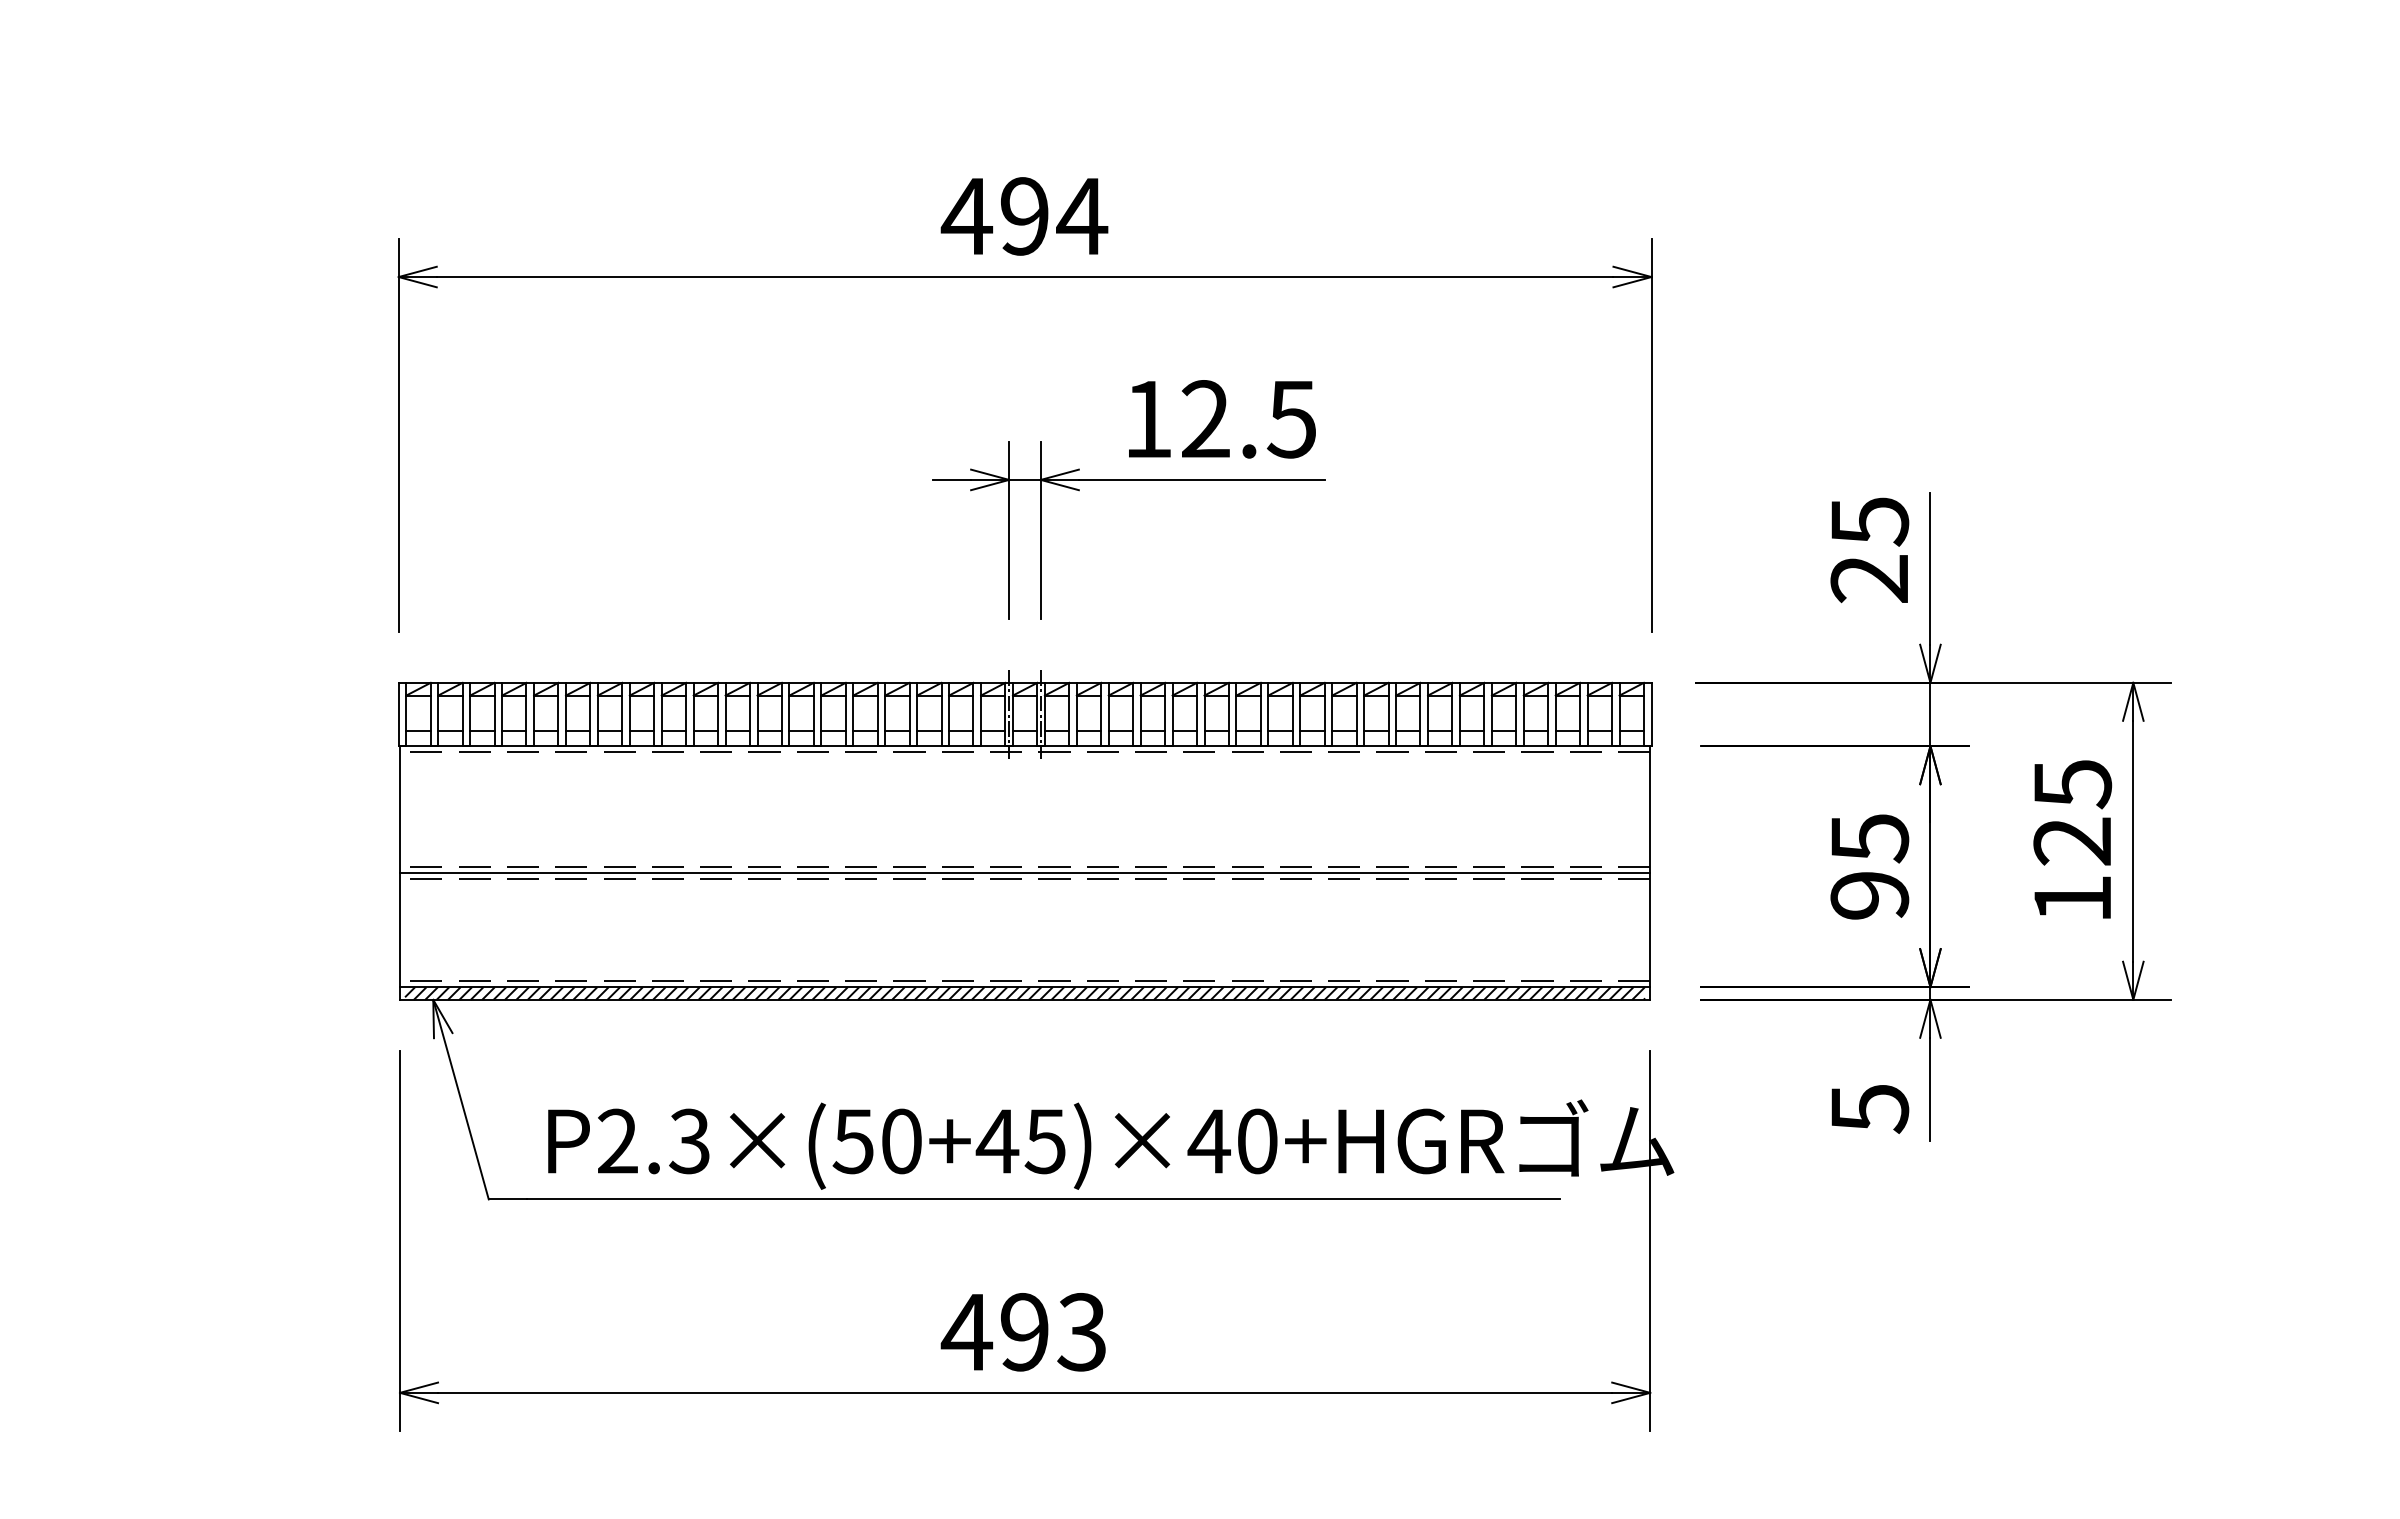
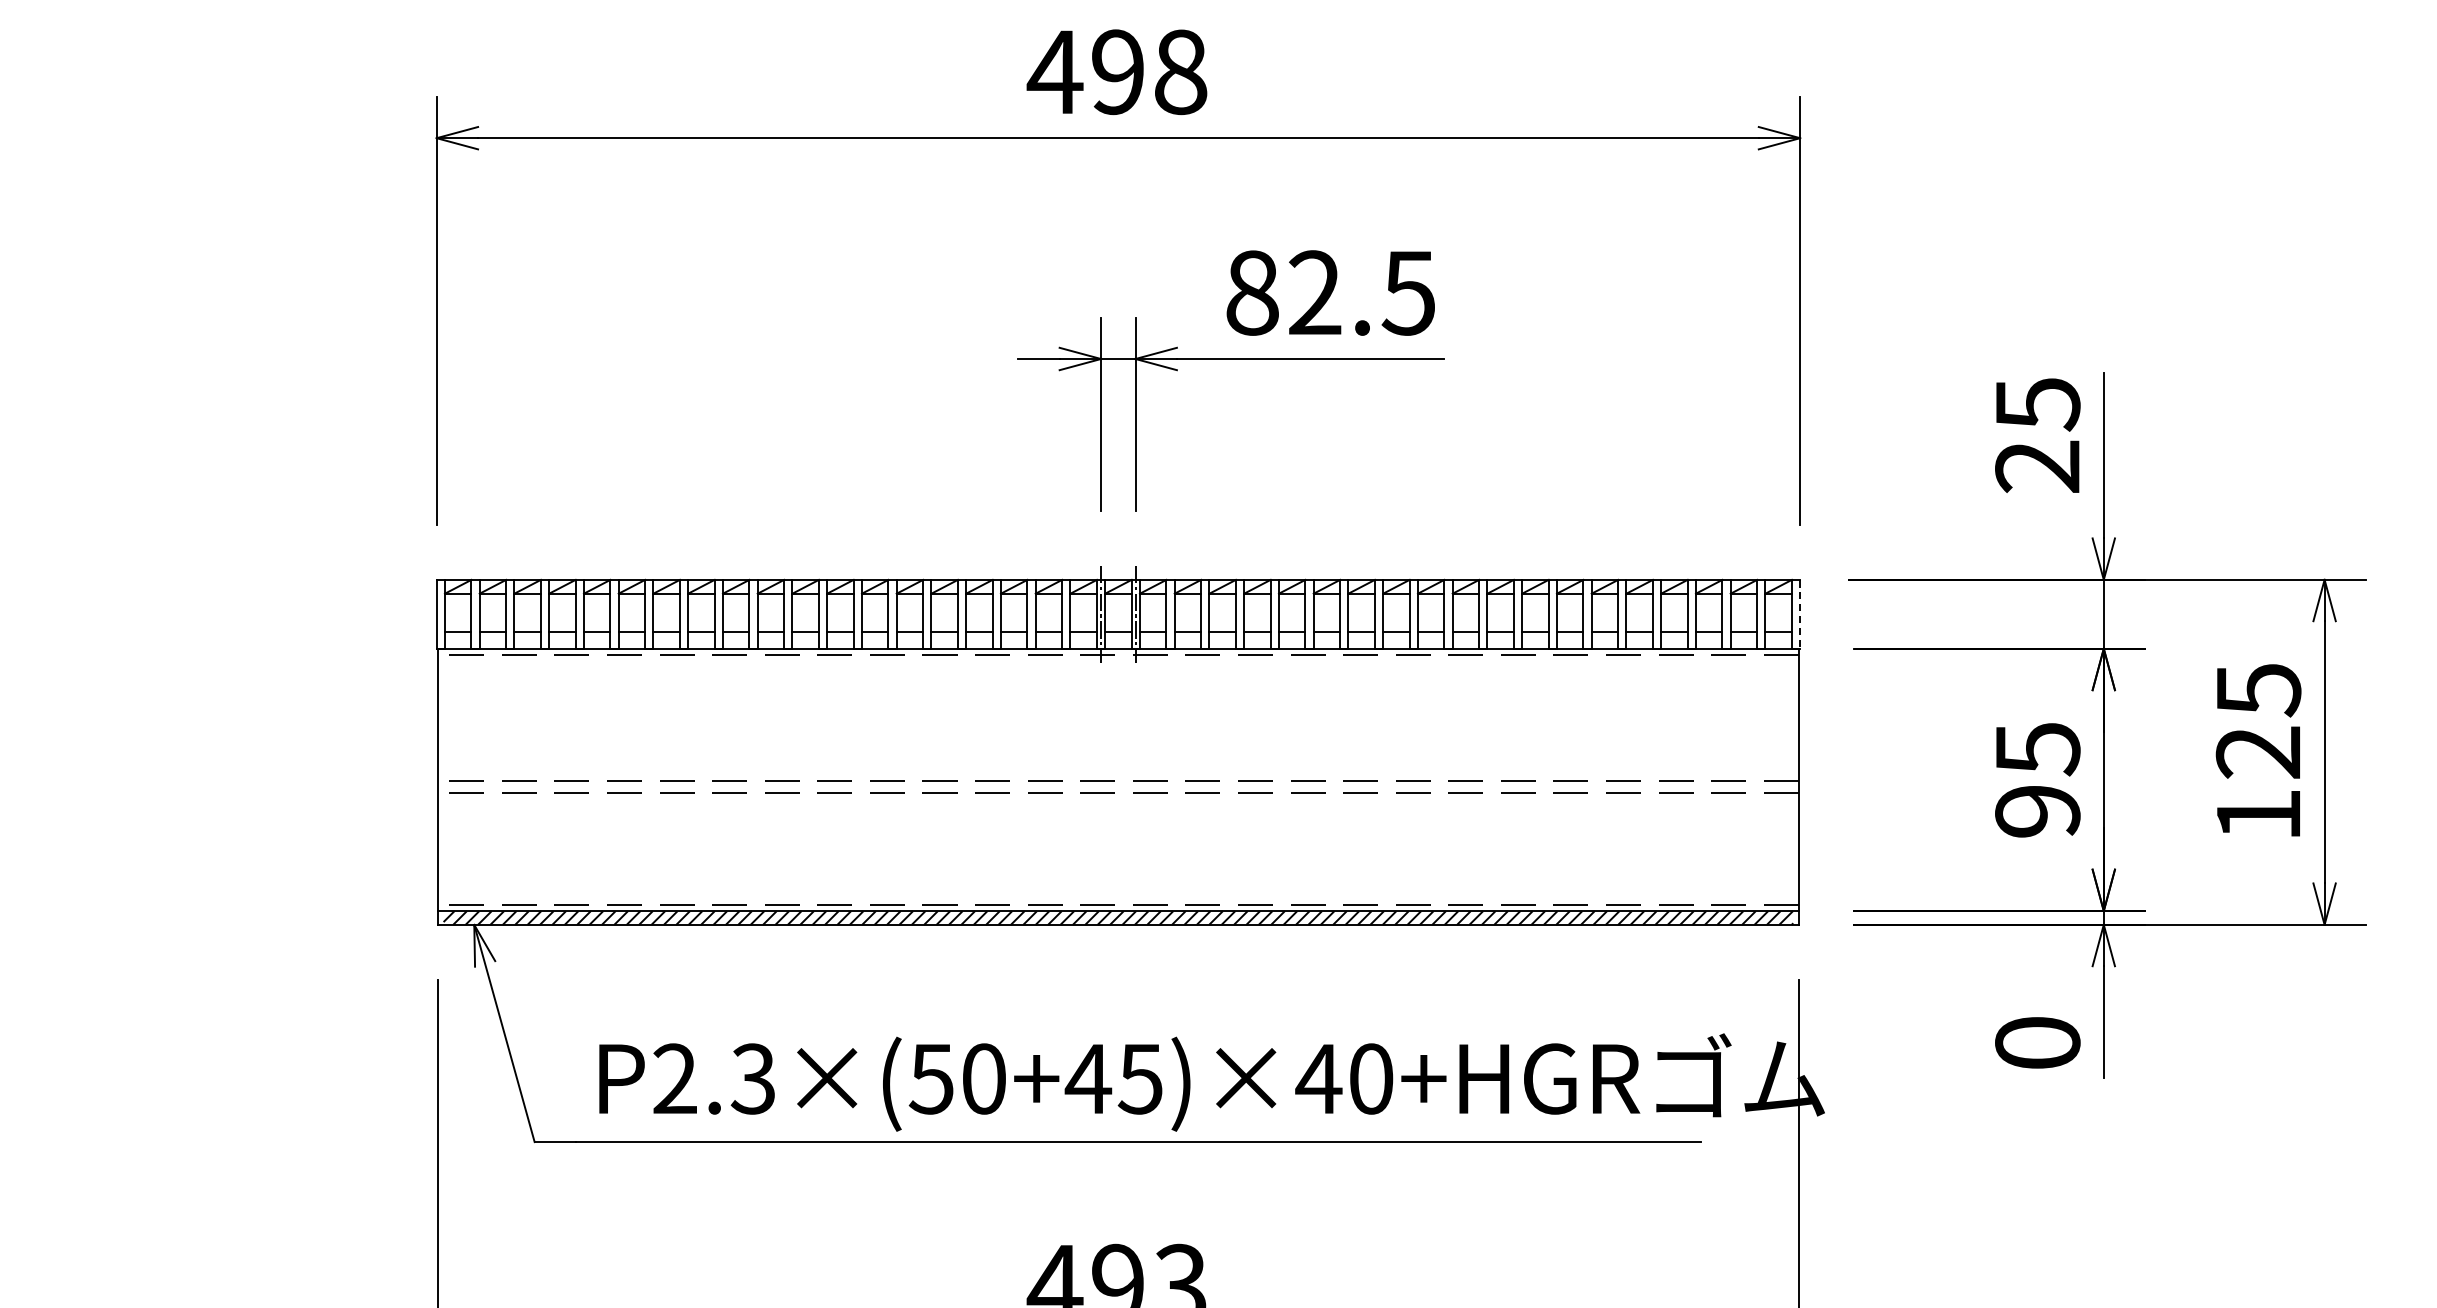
text: (1082, 216) -> (1180, 72), 494 -> 498
text: (1148, 419) -> (1252, 293), 12.5 -> 82.5
line: (1651, 714) -> (1800, 614), solid -> dashed
line: (1025, 873) -> (1118, 787), removed
text: (1869, 1109) -> (2037, 1044), 5 -> 0

